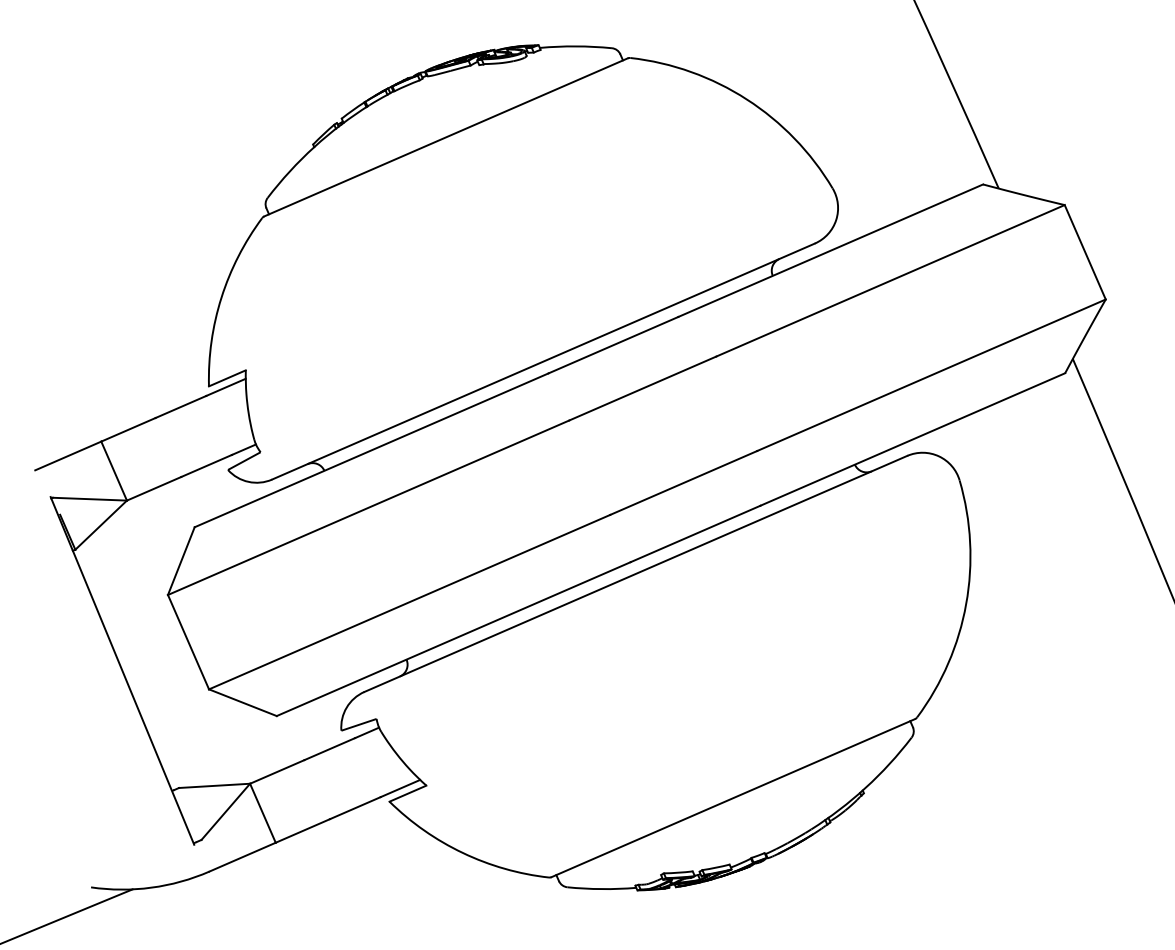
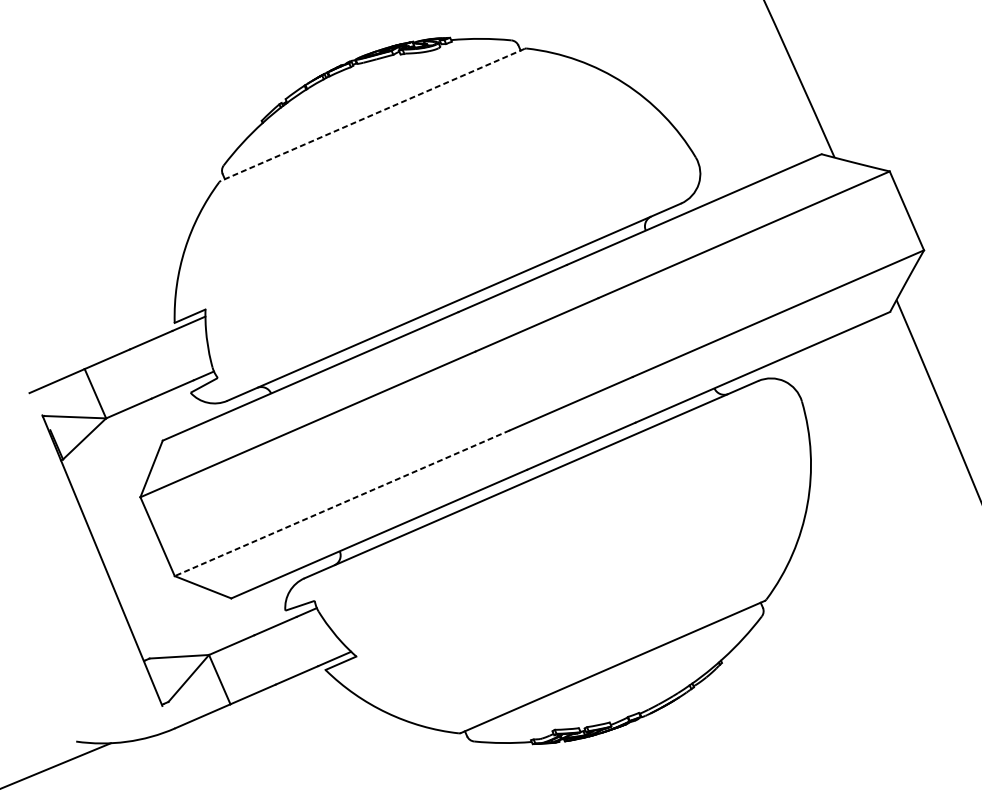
line: (445, 137) -> (372, 114), solid -> dashed
line: (409, 602) -> (342, 503), solid -> dashed

